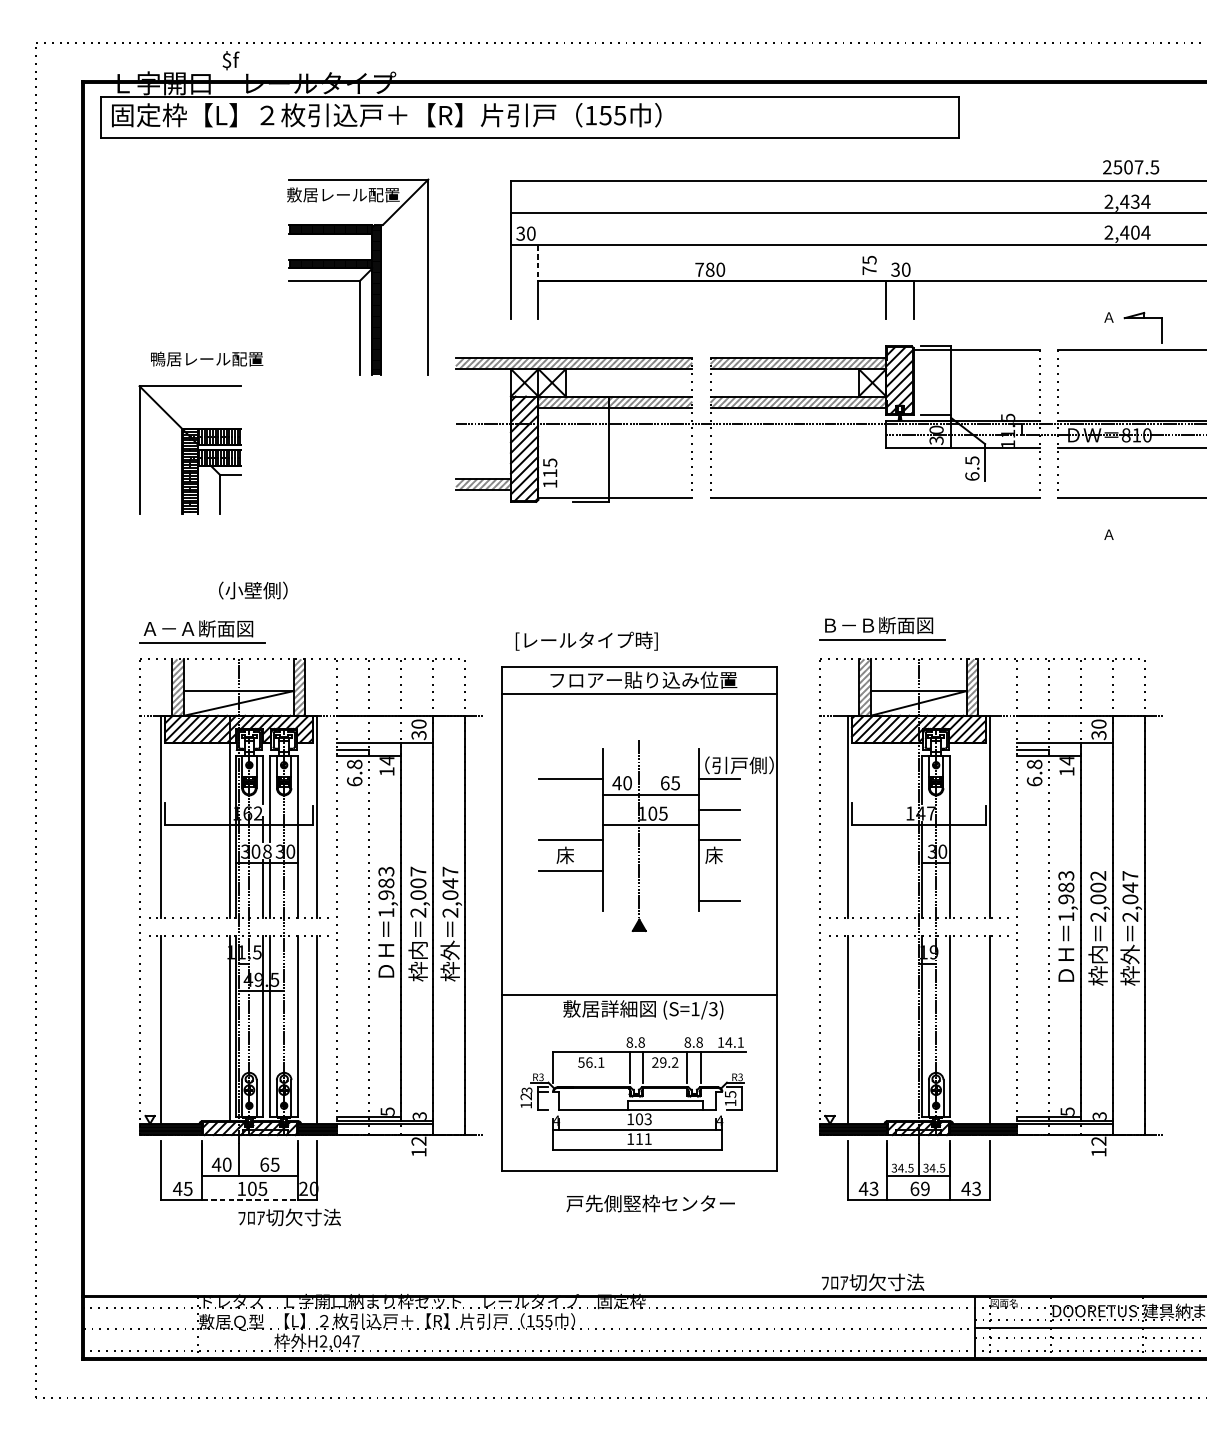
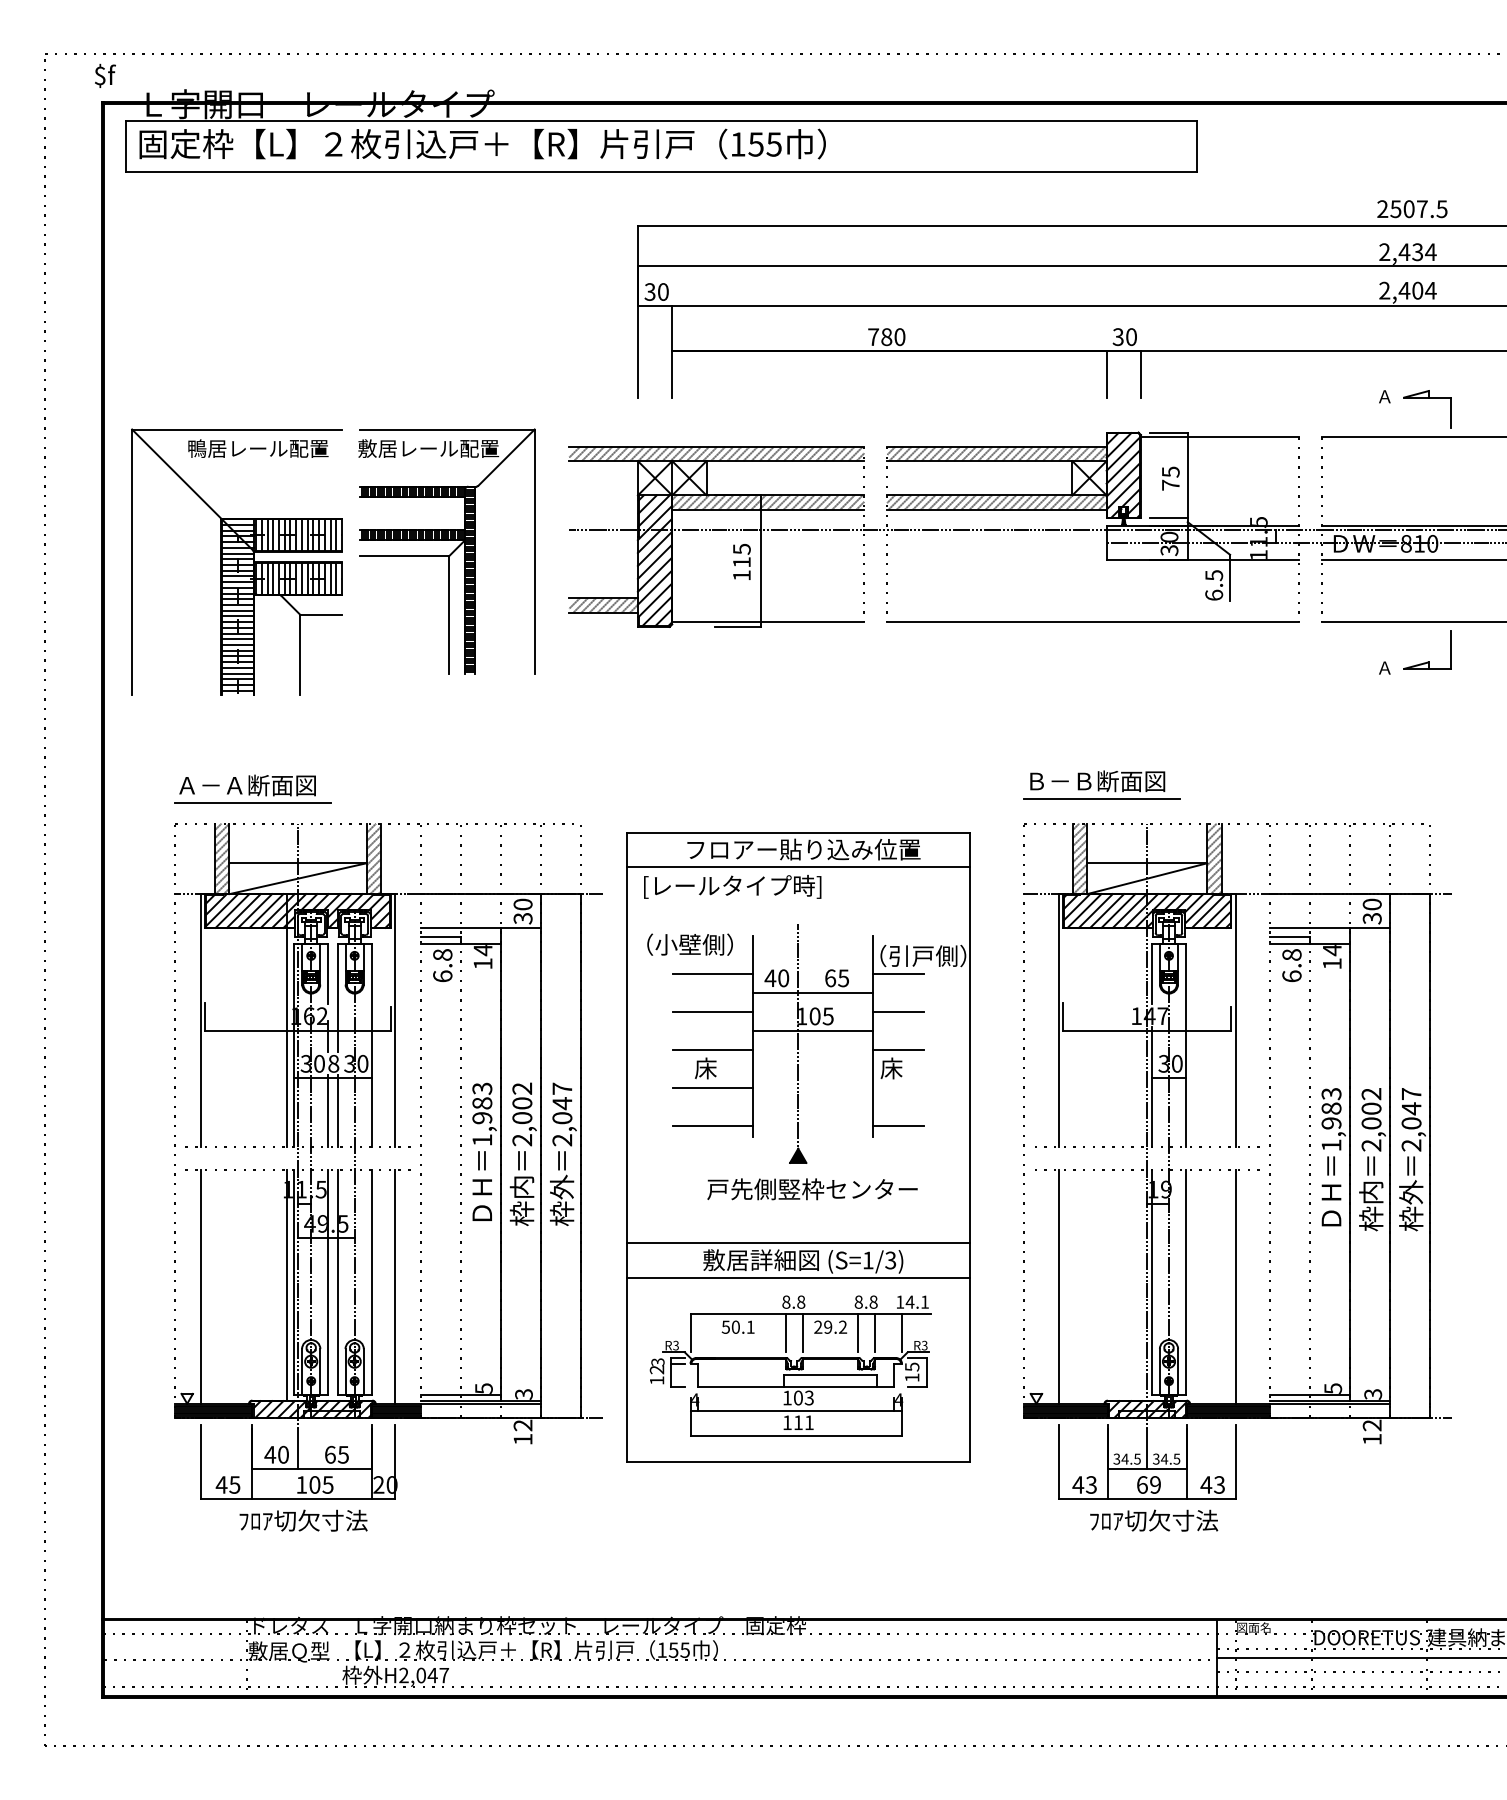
text: (231, 60) -> (105, 75), moved
line: (538, 263) -> (672, 329), dashed -> solid
text: (869, 265) -> (1170, 478), moved
part: (357, 277) -> (446, 551), moved
part: (189, 449) -> (236, 561), size x1.67
text: (549, 472) -> (741, 561), moved
part: (1143, 529) -> (1427, 661), added
text: (252, 590) -> (689, 944), moved
text: (586, 640) -> (732, 886), moved
line: (570, 809) -> (712, 1011), added
text: (418, 871) -> (522, 1088), 2,007 -> 2,002
line: (570, 901) -> (712, 1125), added
line: (638, 1022) -> (797, 1277), added
text: (589, 1061) -> (735, 1326), 56.1 -> 50.1
line: (722, 1067) -> (902, 1333), added
line: (250, 1200) -> (312, 1499), dashed -> solid
text: (650, 1203) -> (812, 1189), moved
text: (289, 1217) -> (303, 1520), moved
text: (873, 1282) -> (1154, 1520), moved

